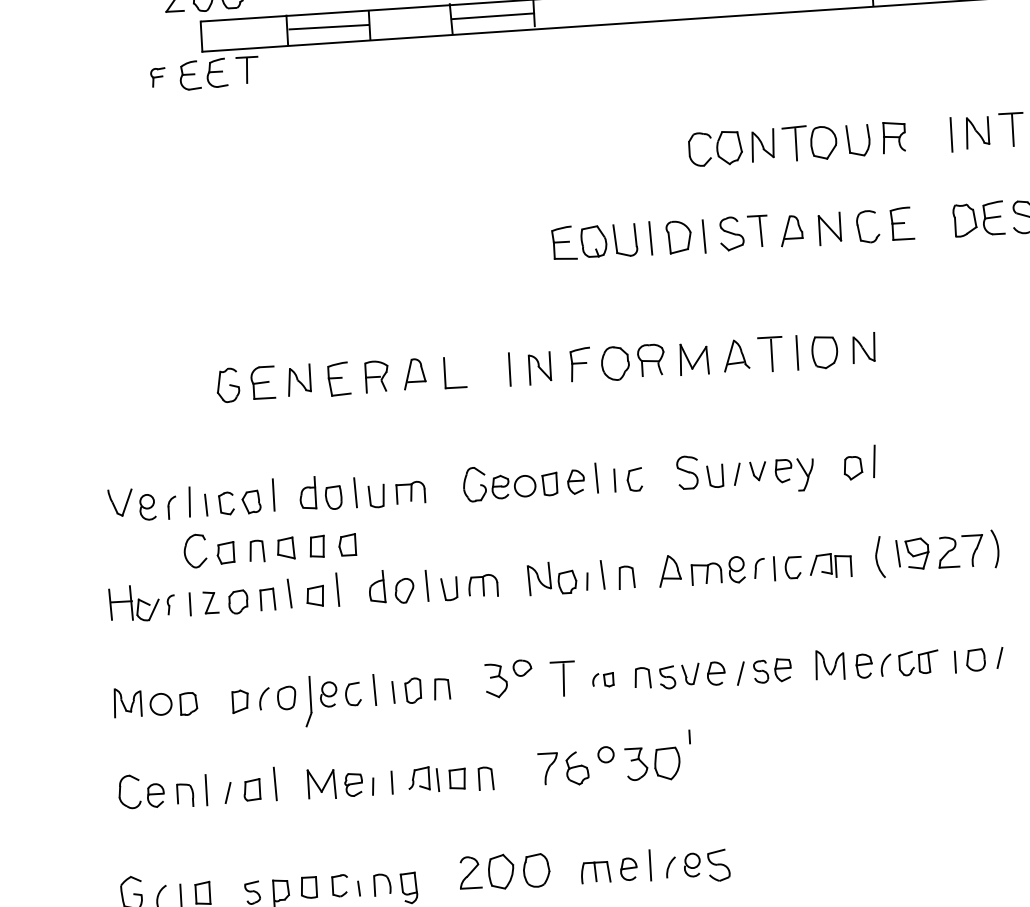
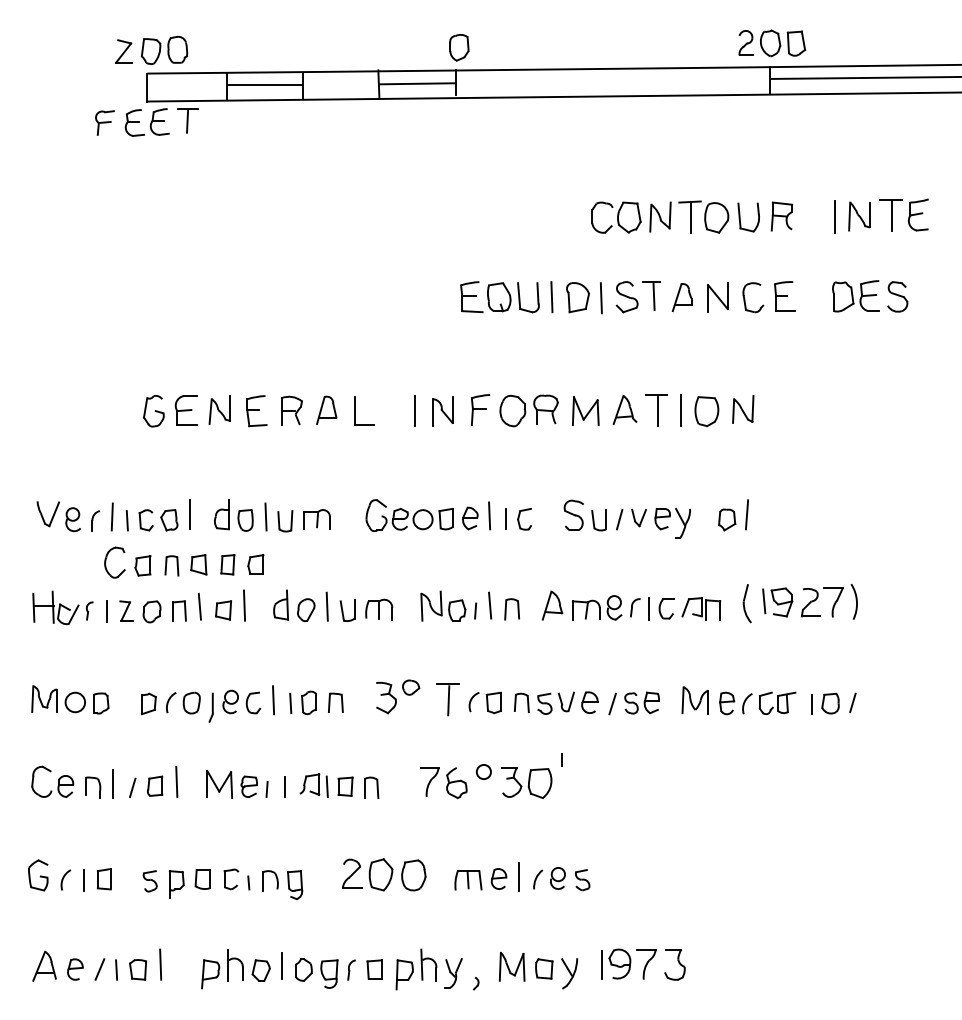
part: (157, 76) -> (104, 122), size x1.43
part: (602, 679) -> (484, 702), size x1.67
part: (307, 701) -> (210, 707), size x0.62
part: (718, 865) -> (582, 880), size x0.71

